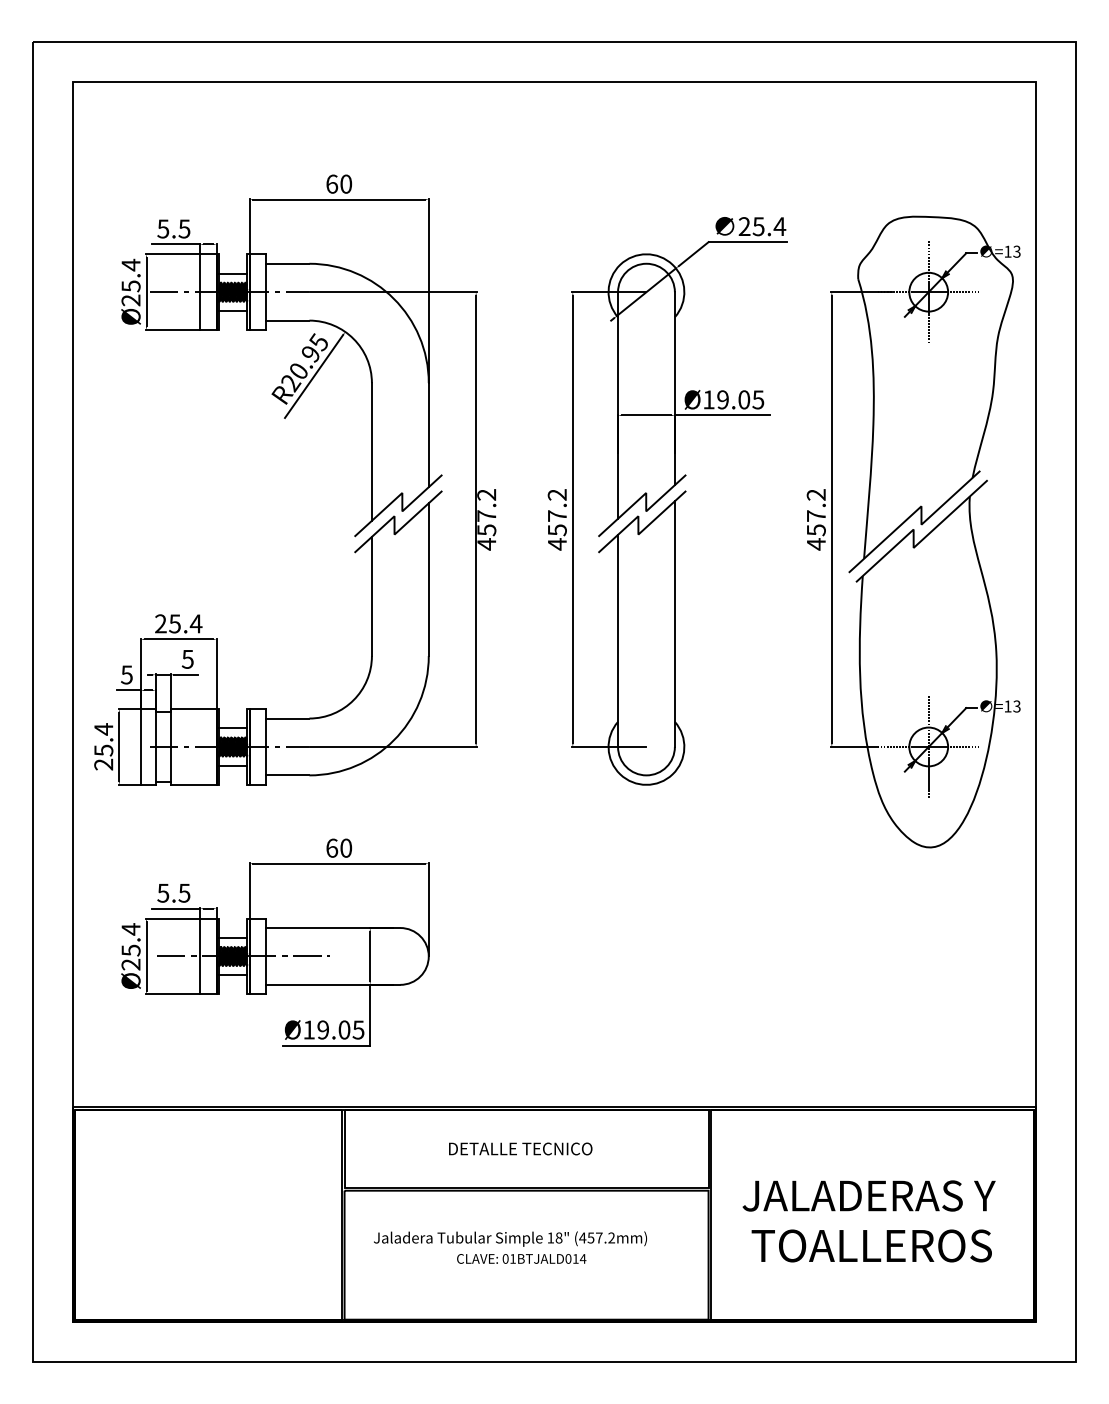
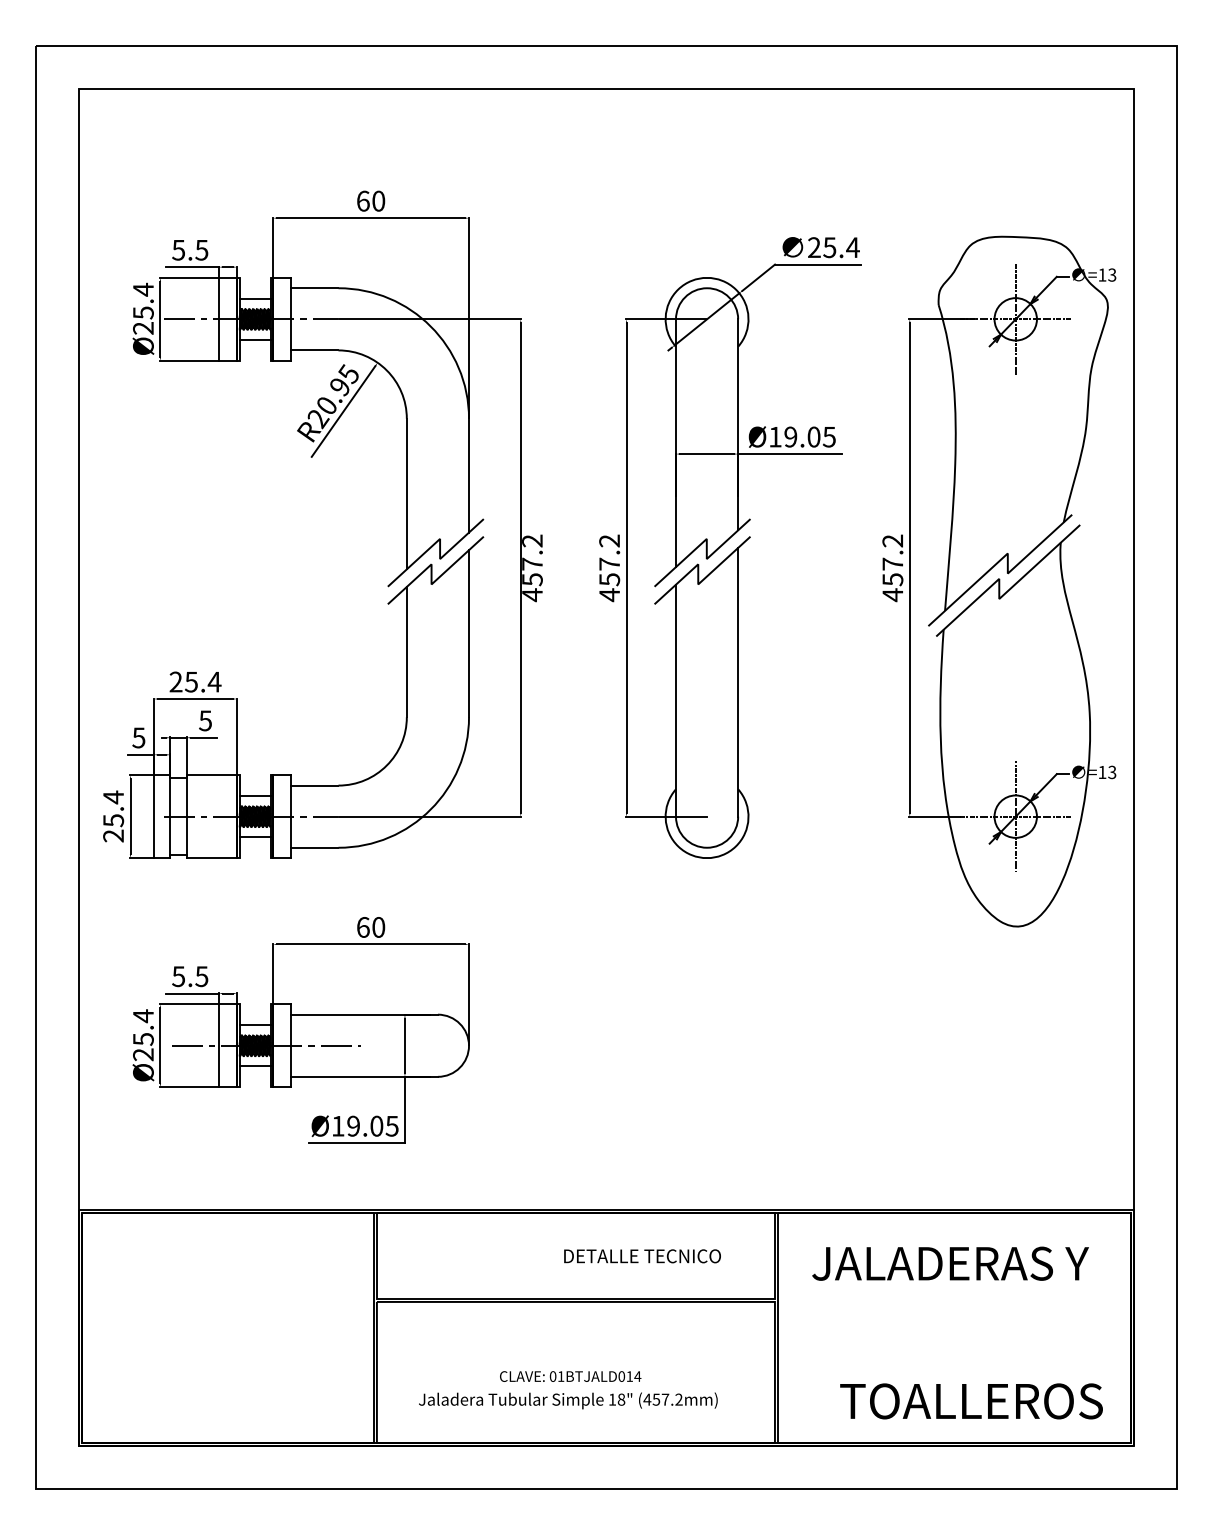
text: (520, 1149) -> (642, 1256), moved
text: (869, 1195) -> (950, 1263), moved
text: (510, 1238) -> (568, 1400), moved
text: (871, 1246) -> (971, 1401), moved

